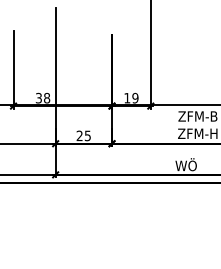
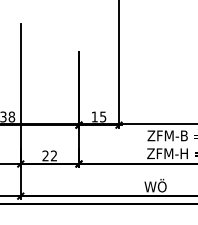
text: (135, 97) -> (103, 116), 19 -> 15
text: (87, 135) -> (53, 155), 25 -> 22

